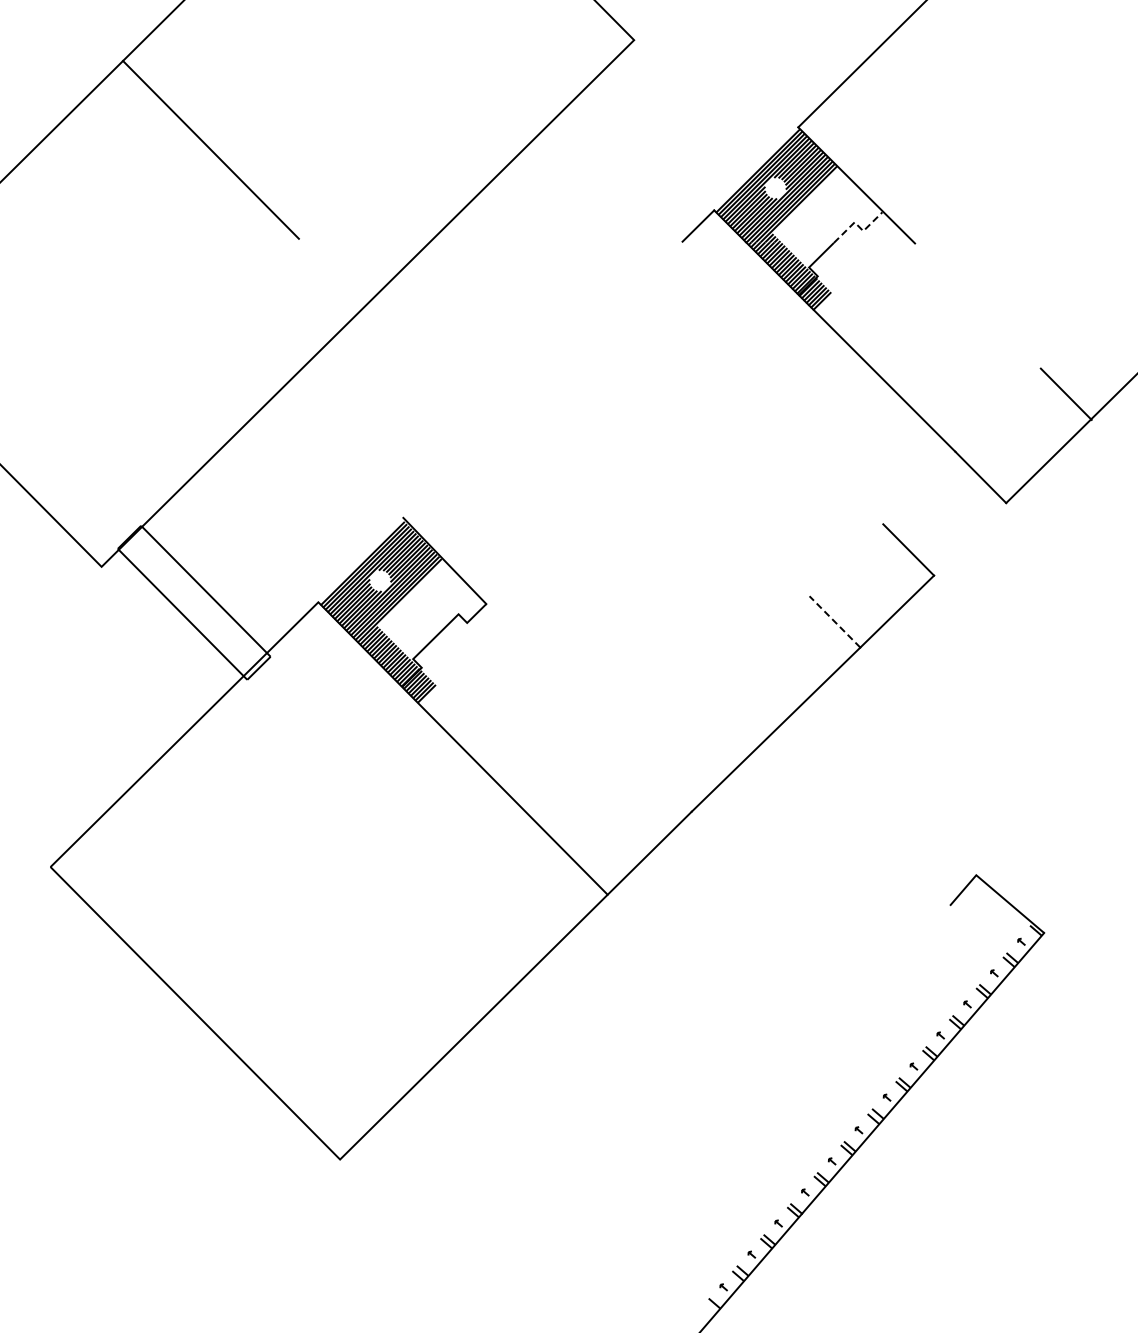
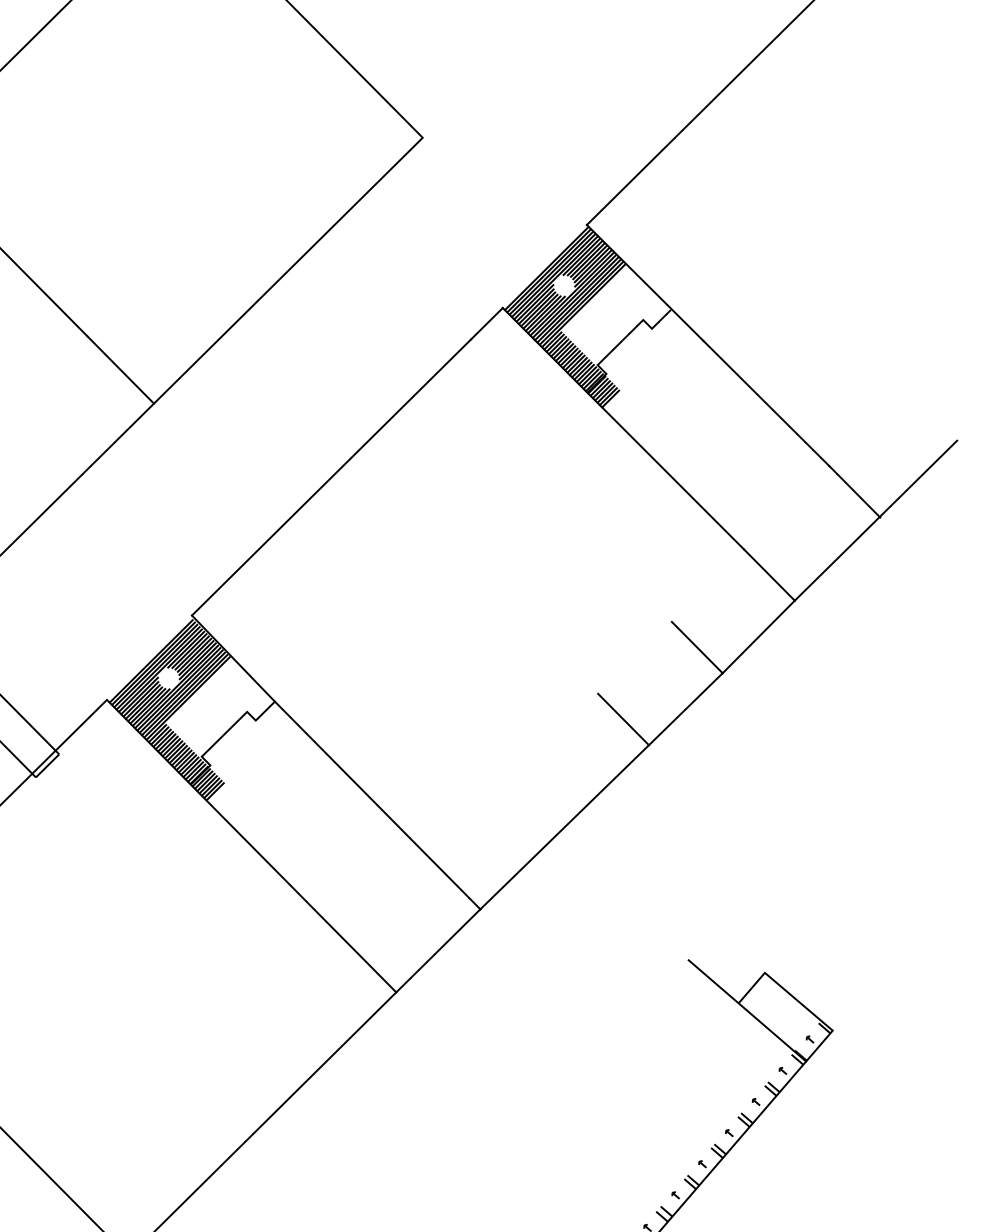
line: (858, 225) -> (647, 323), dashed -> solid
line: (331, 272) -> (120, 370), added
line: (977, 305) -> (766, 403), added
line: (542, 379) -> (331, 477), added
line: (970, 539) -> (759, 637), added
line: (834, 621) -> (623, 719), dashed -> solid
line: (588, 707) -> (377, 805), added
line: (958, 912) -> (747, 1010), added

